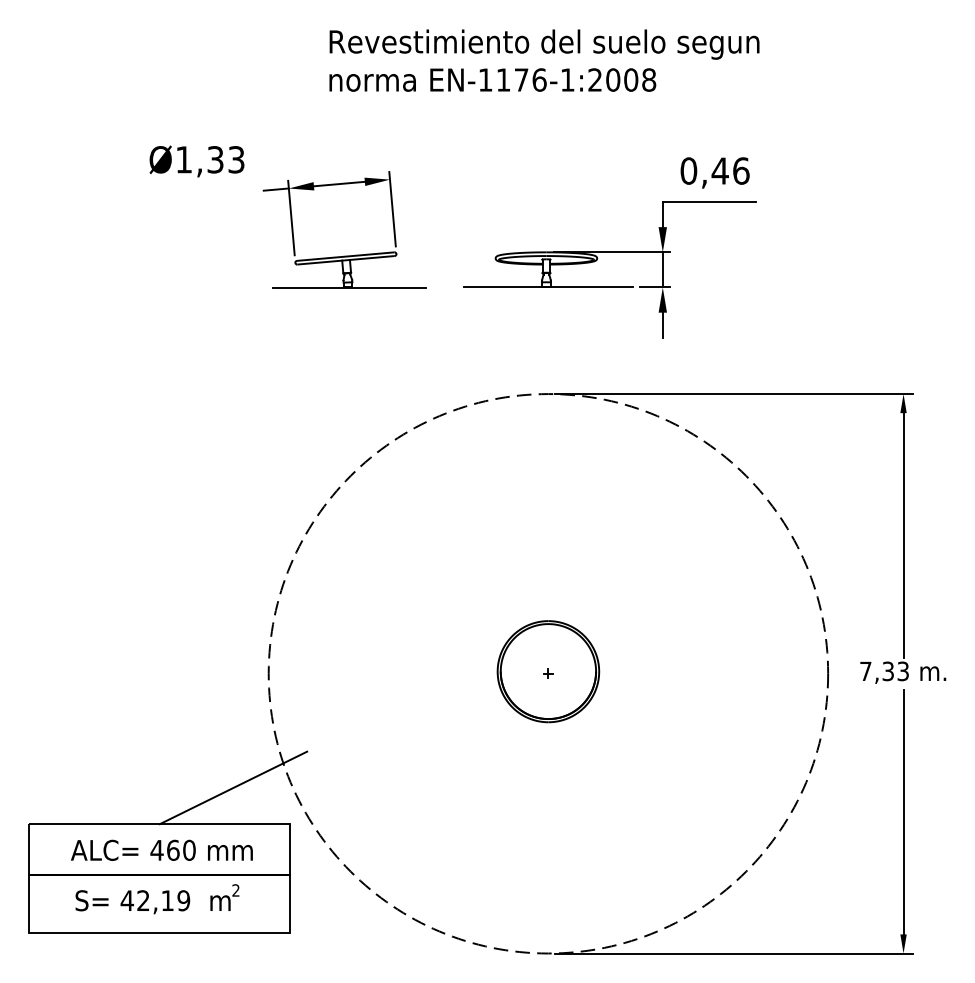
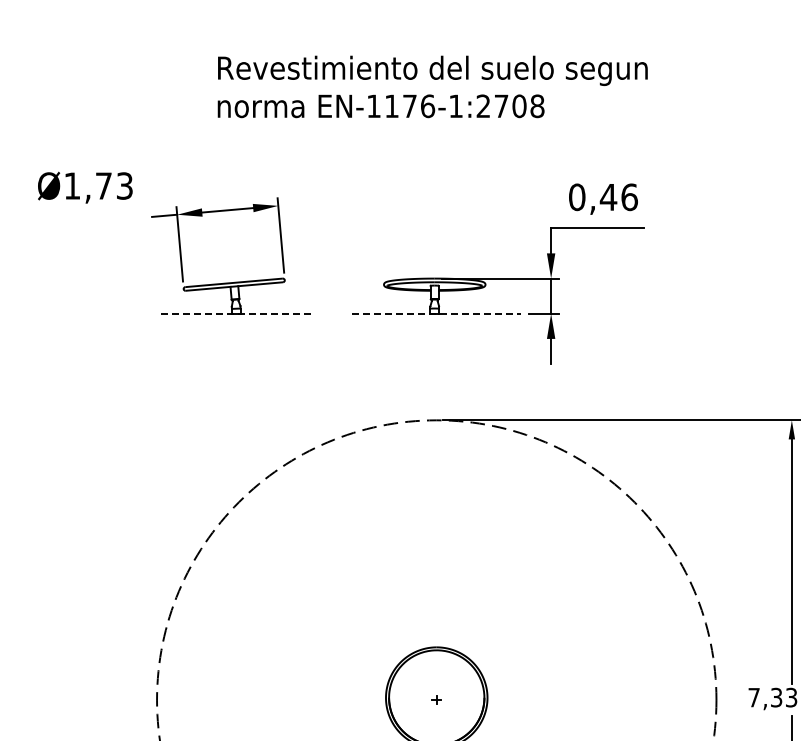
text: (613, 79) -> (501, 105), EN-1176-1:2008 -> EN-1176-1:2708
text: (215, 159) -> (103, 185), Ø1,33 -> Ø1,73
line: (349, 287) -> (237, 313), solid -> dashed
line: (548, 287) -> (436, 313), solid -> dashed

